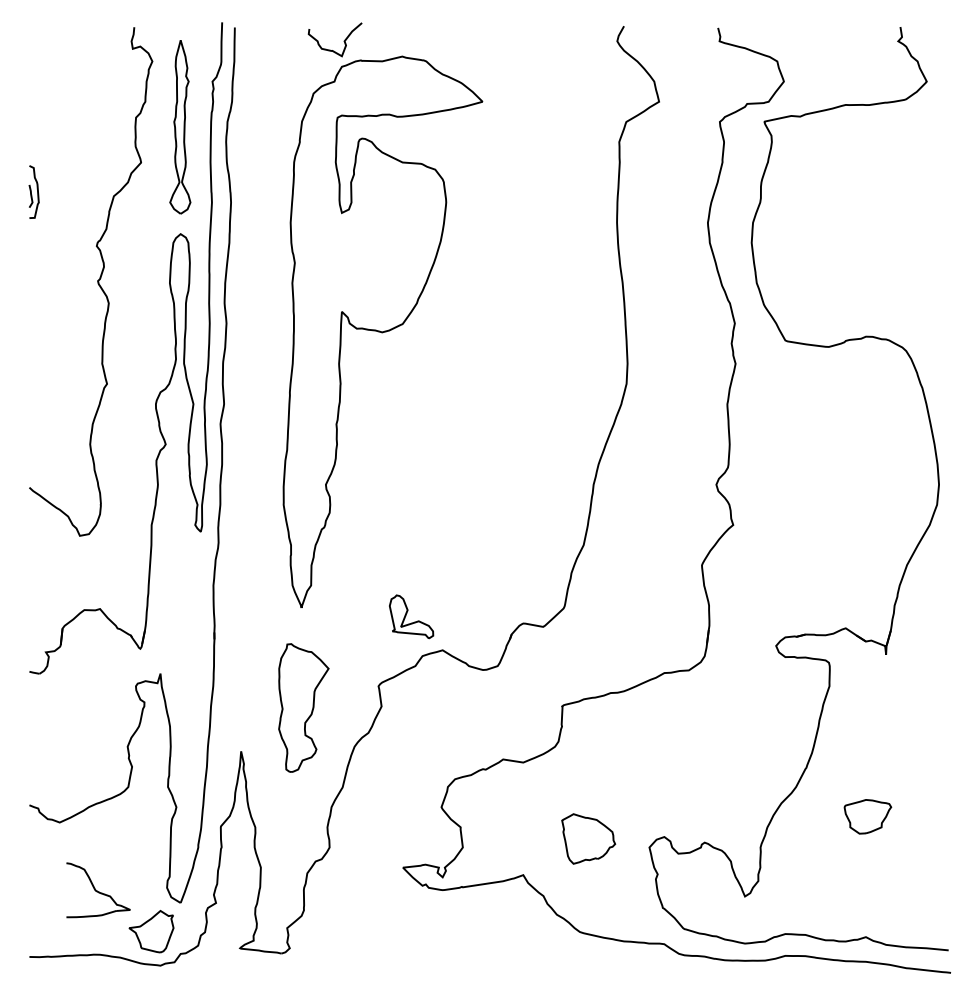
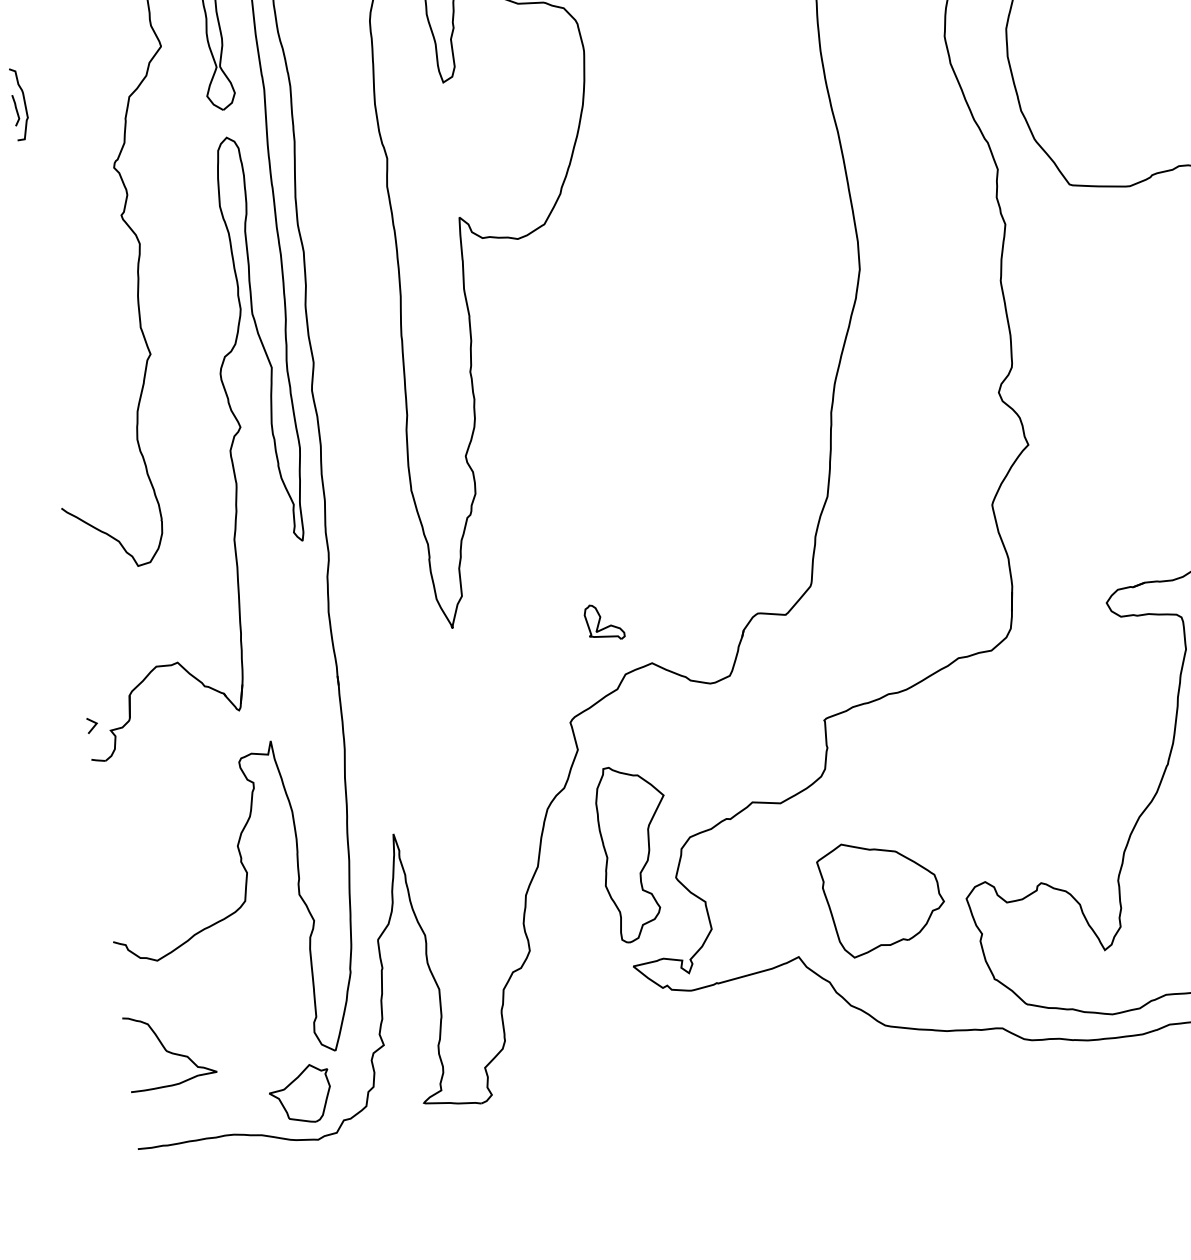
part: (411, 616) -> (604, 622), size x0.62
line: (33, 645) -> (92, 723), added
part: (303, 707) -> (635, 852), moved
part: (588, 838) -> (881, 896), size x1.67
part: (98, 890) -> (170, 1050), moved

